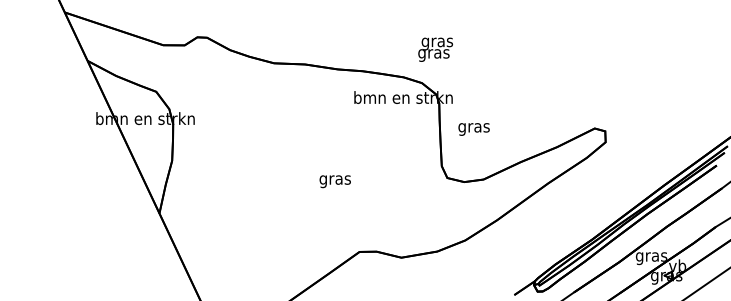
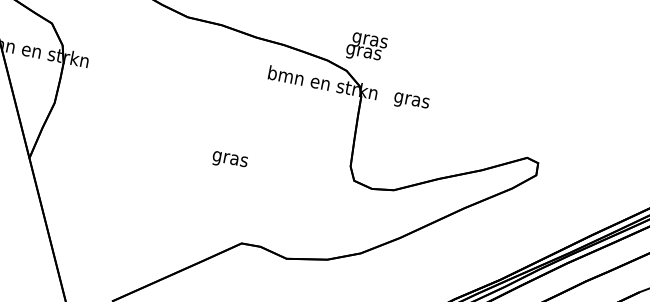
text: (435, 49) -> (366, 47), moved
text: (473, 129) -> (410, 102), moved

